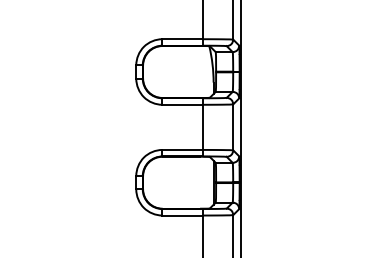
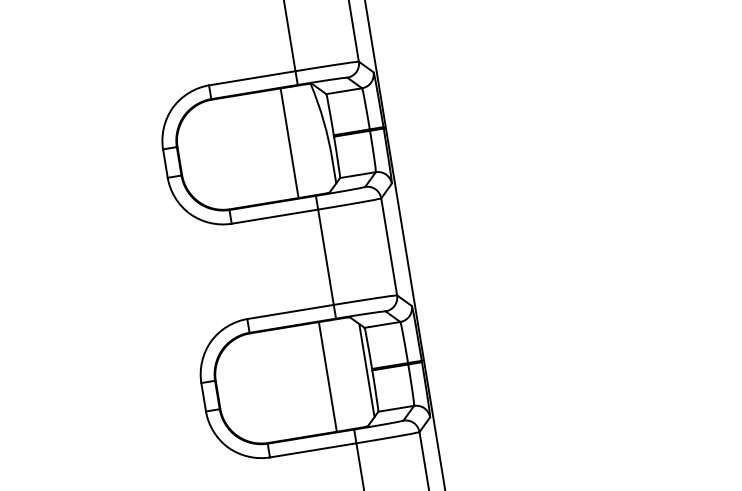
line: (195, 71) -> (290, 142), added
line: (195, 182) -> (328, 376), added

